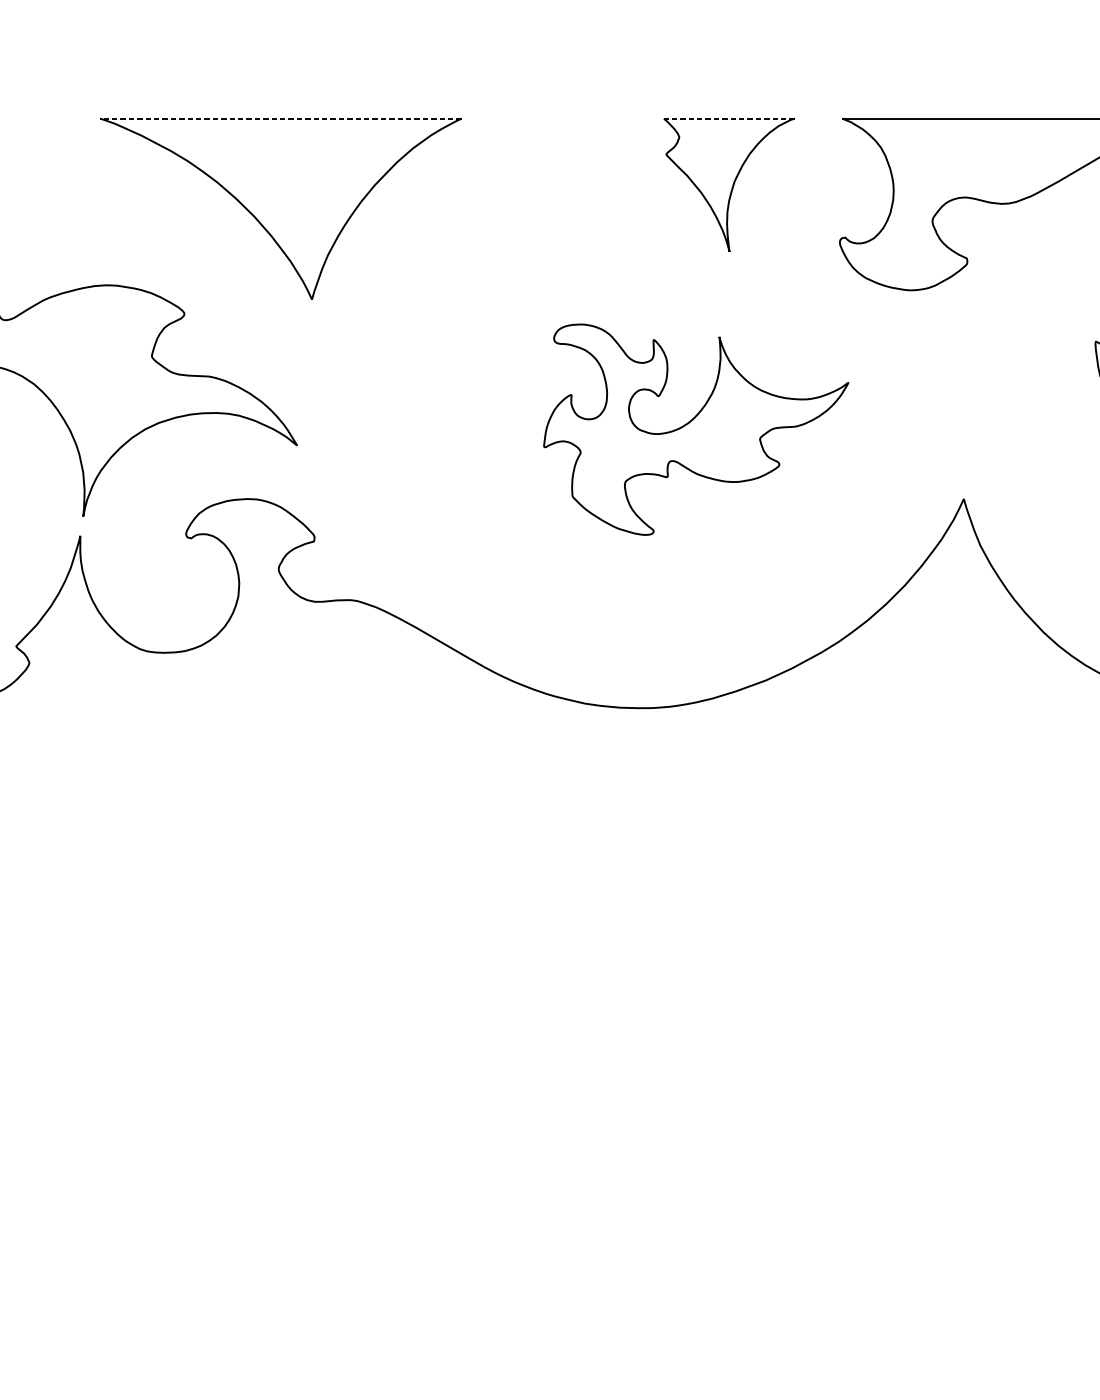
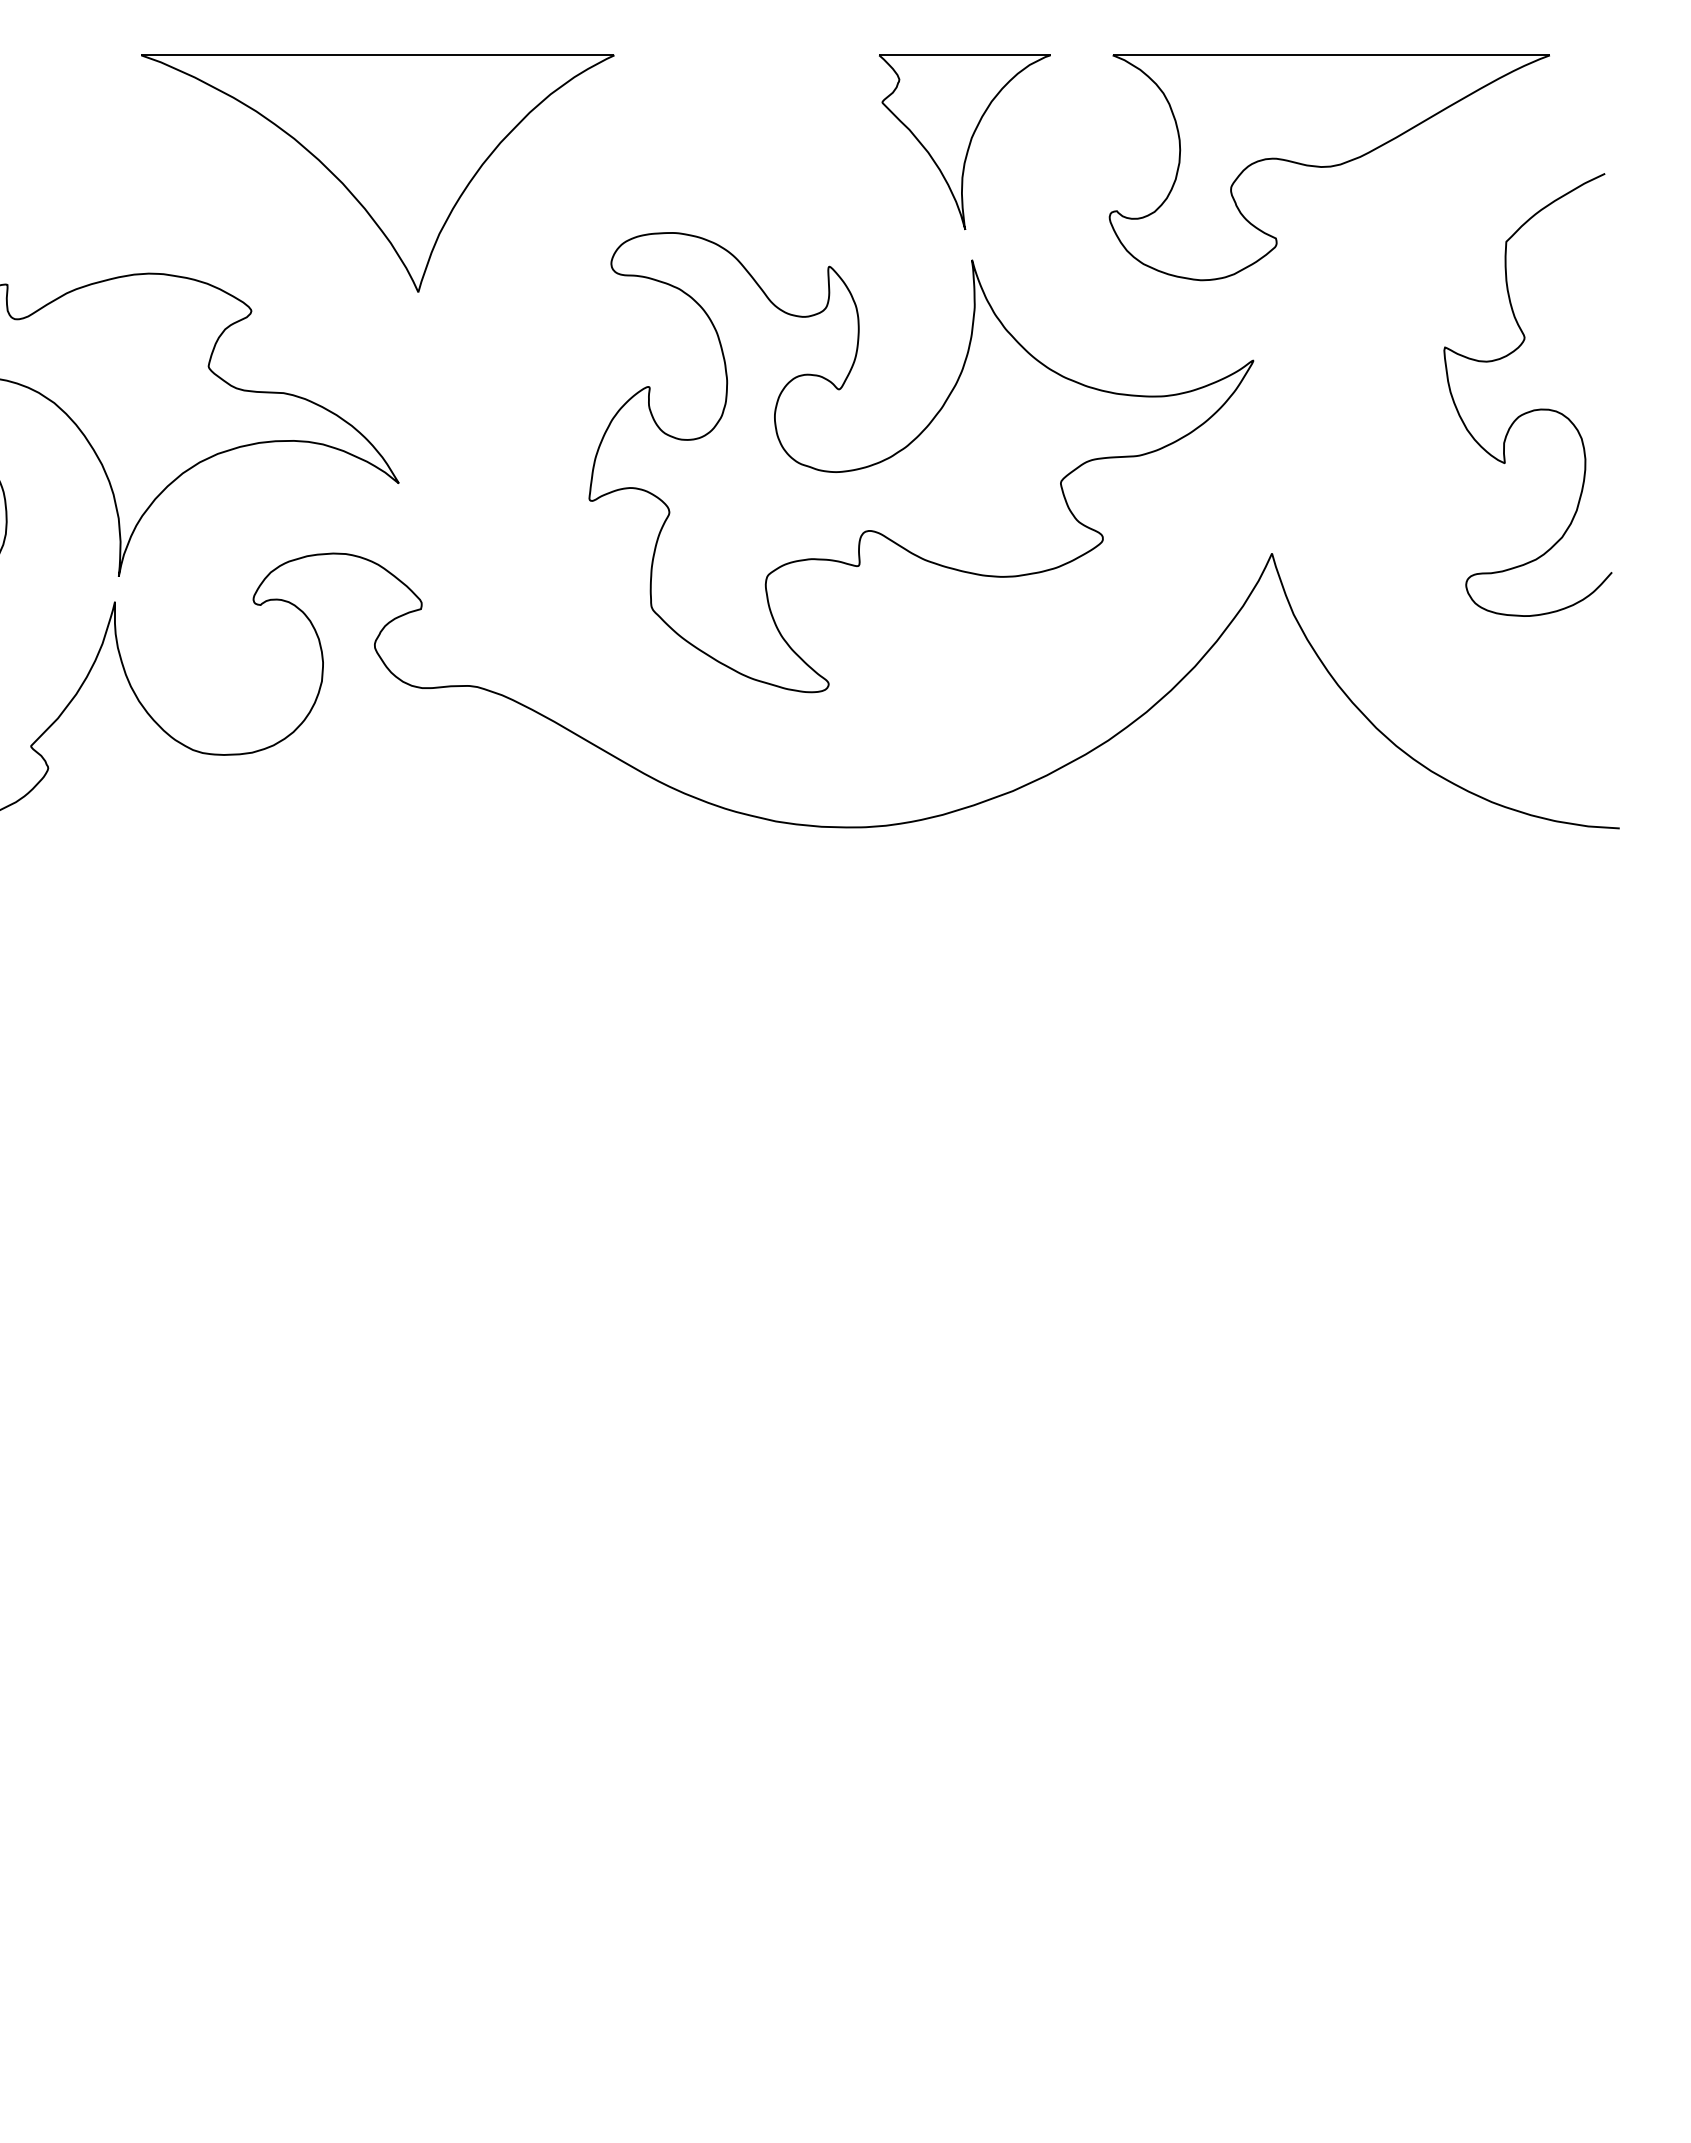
line: (280, 118) -> (377, 55), dashed -> solid
line: (729, 118) -> (964, 55), dashed -> solid
part: (696, 429) -> (921, 462), size x1.67

